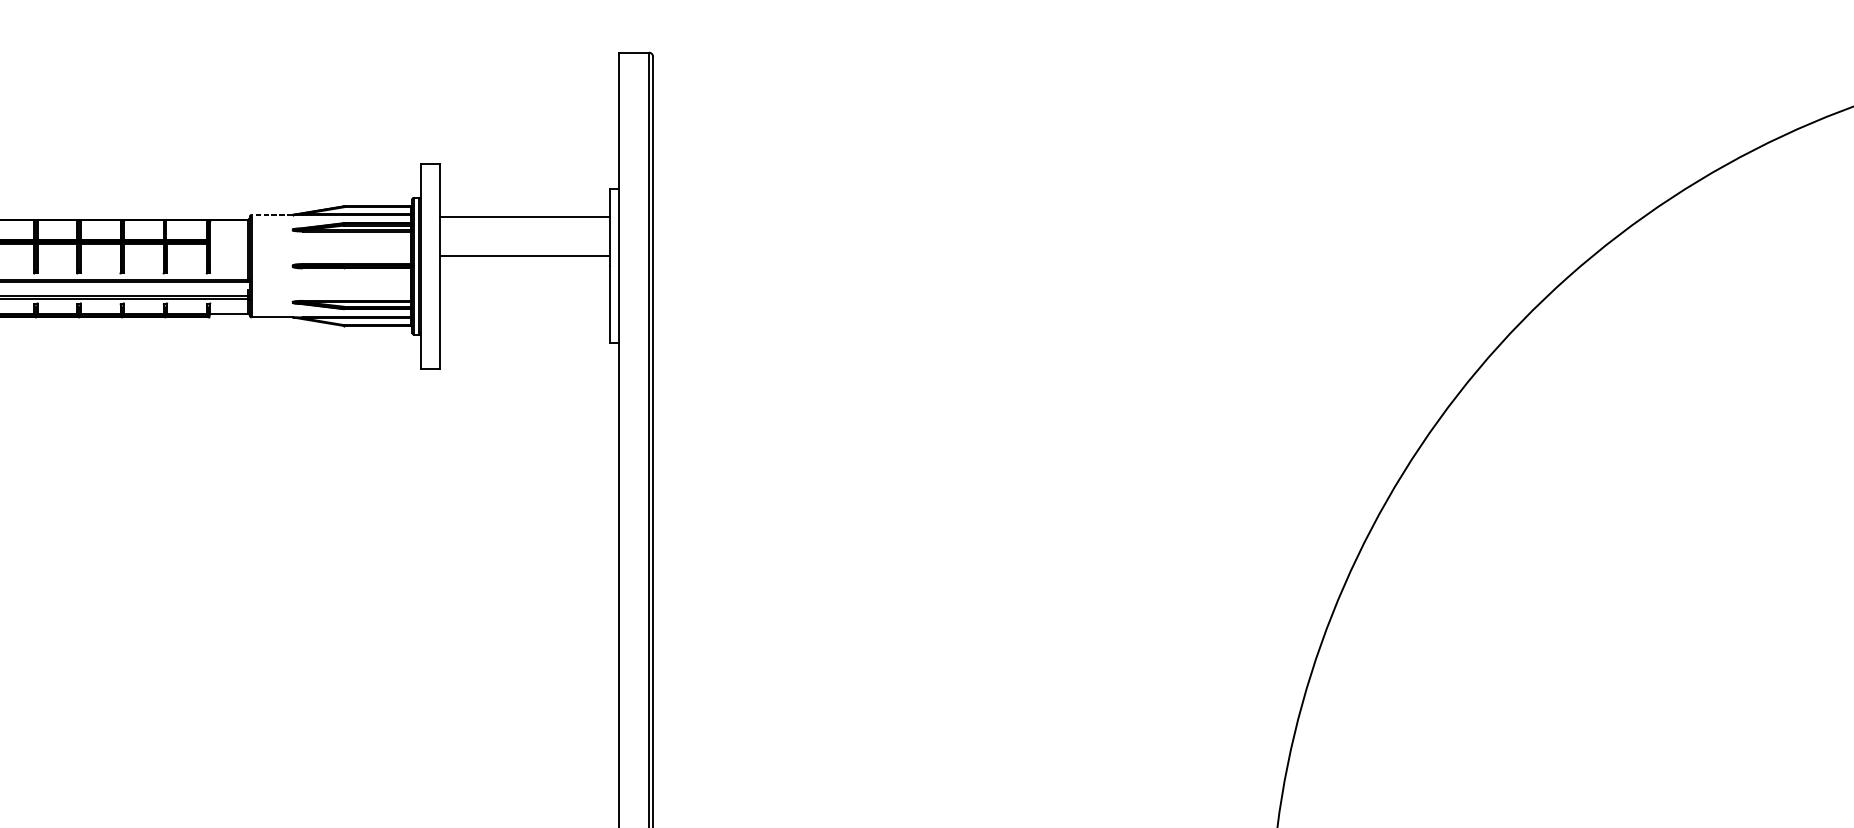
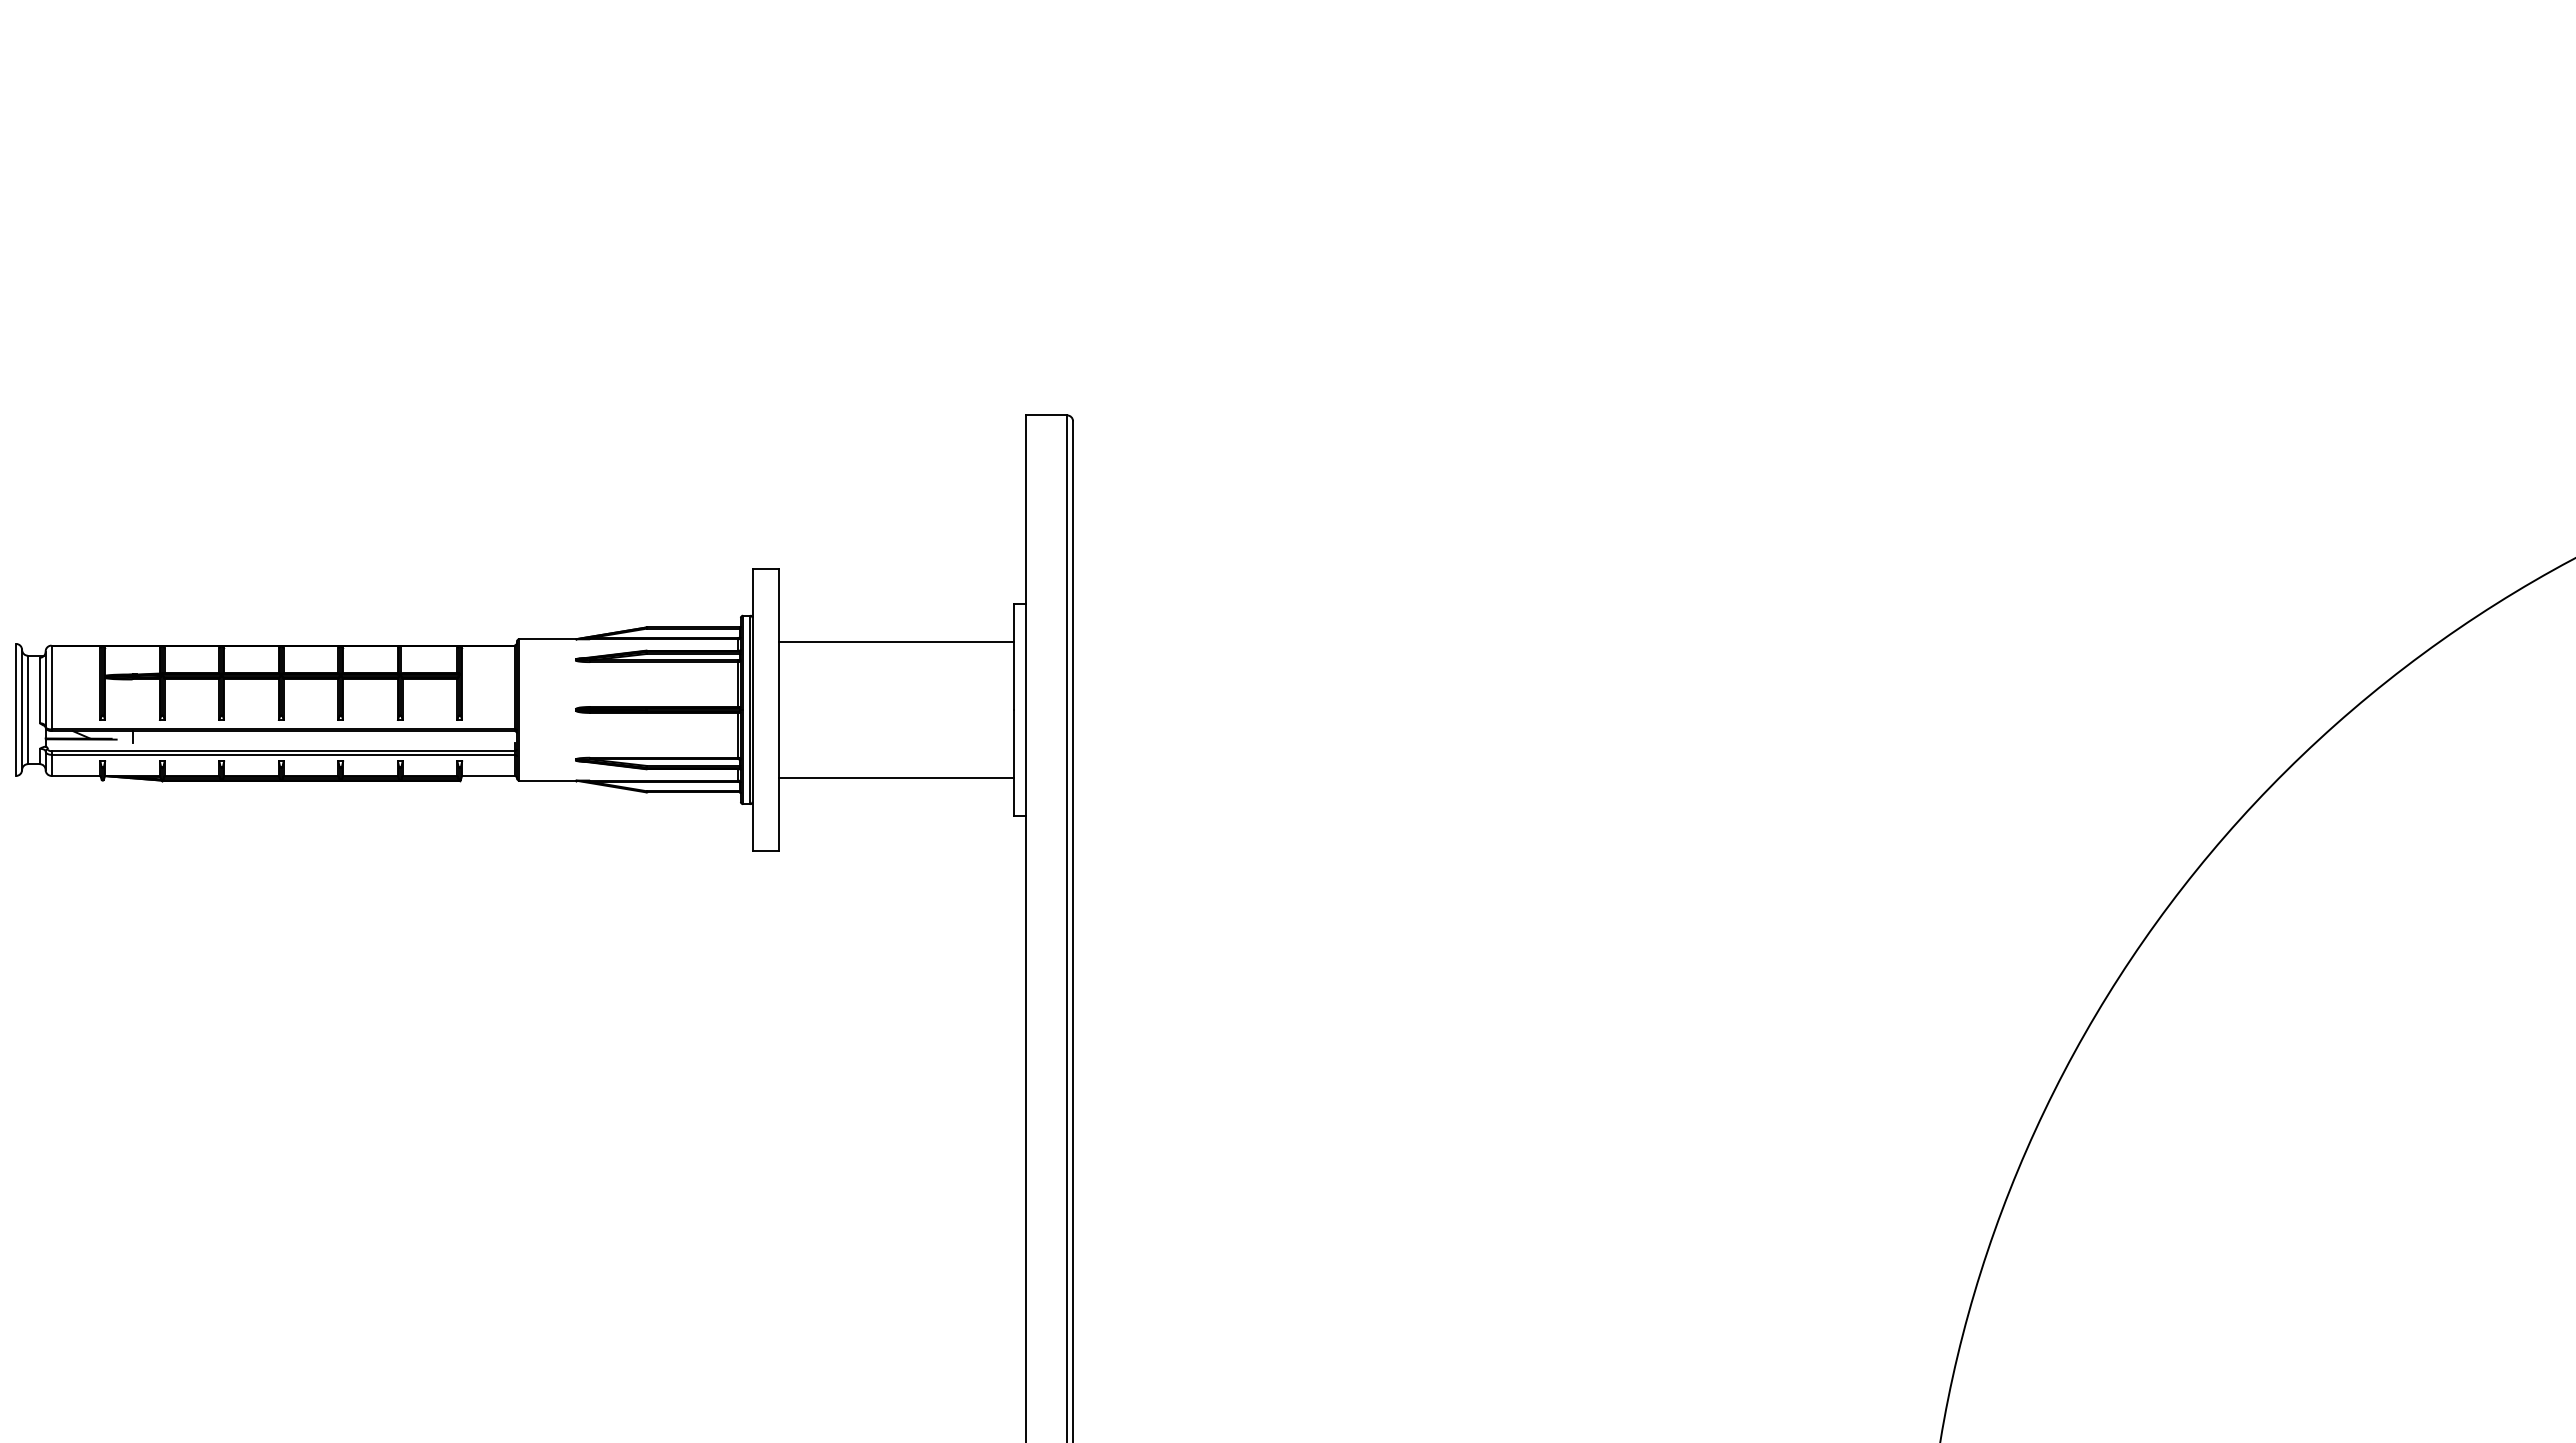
line: (271, 215) -> (546, 639), dashed -> solid
line: (525, 255) -> (896, 778), moved

